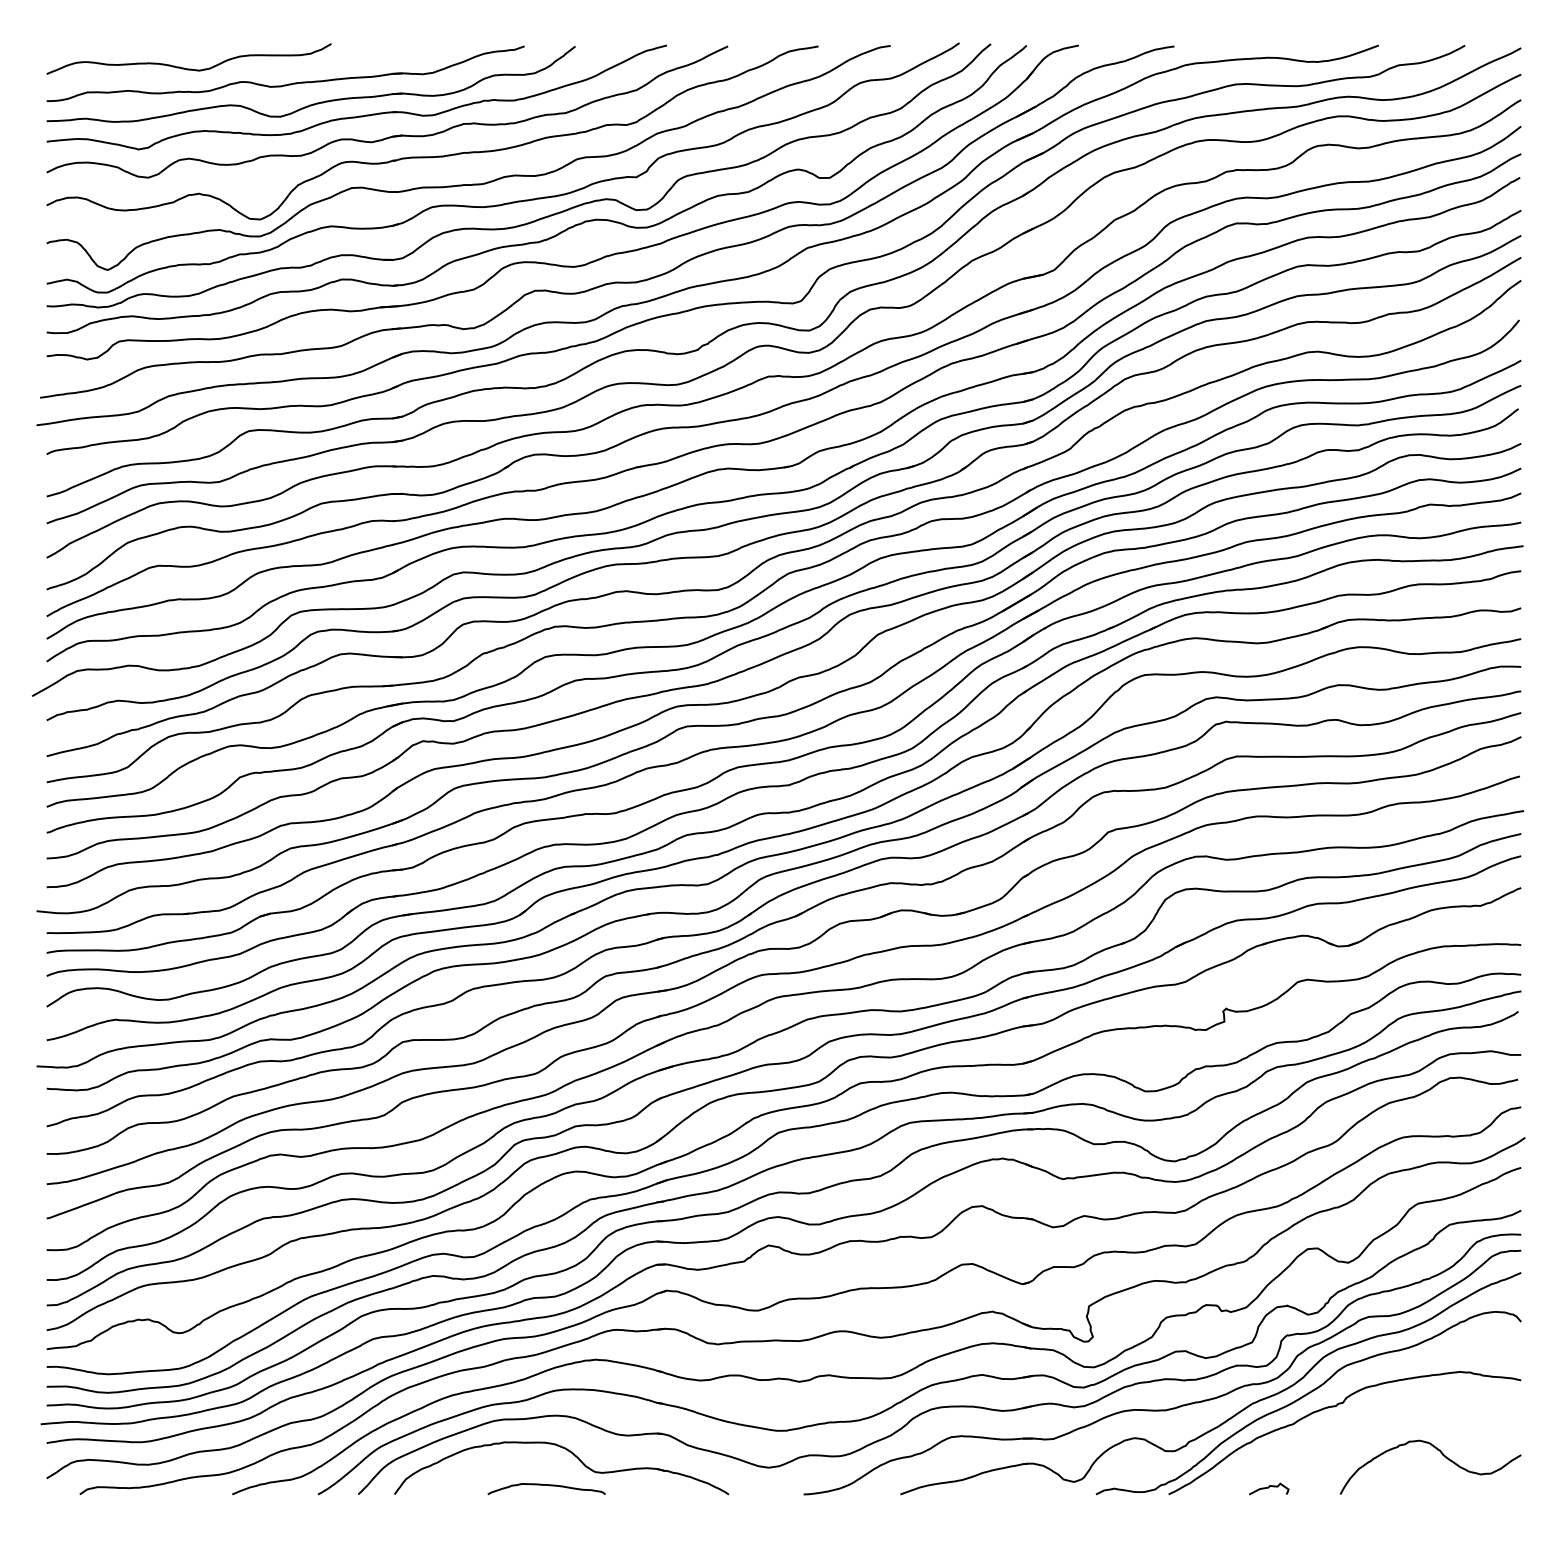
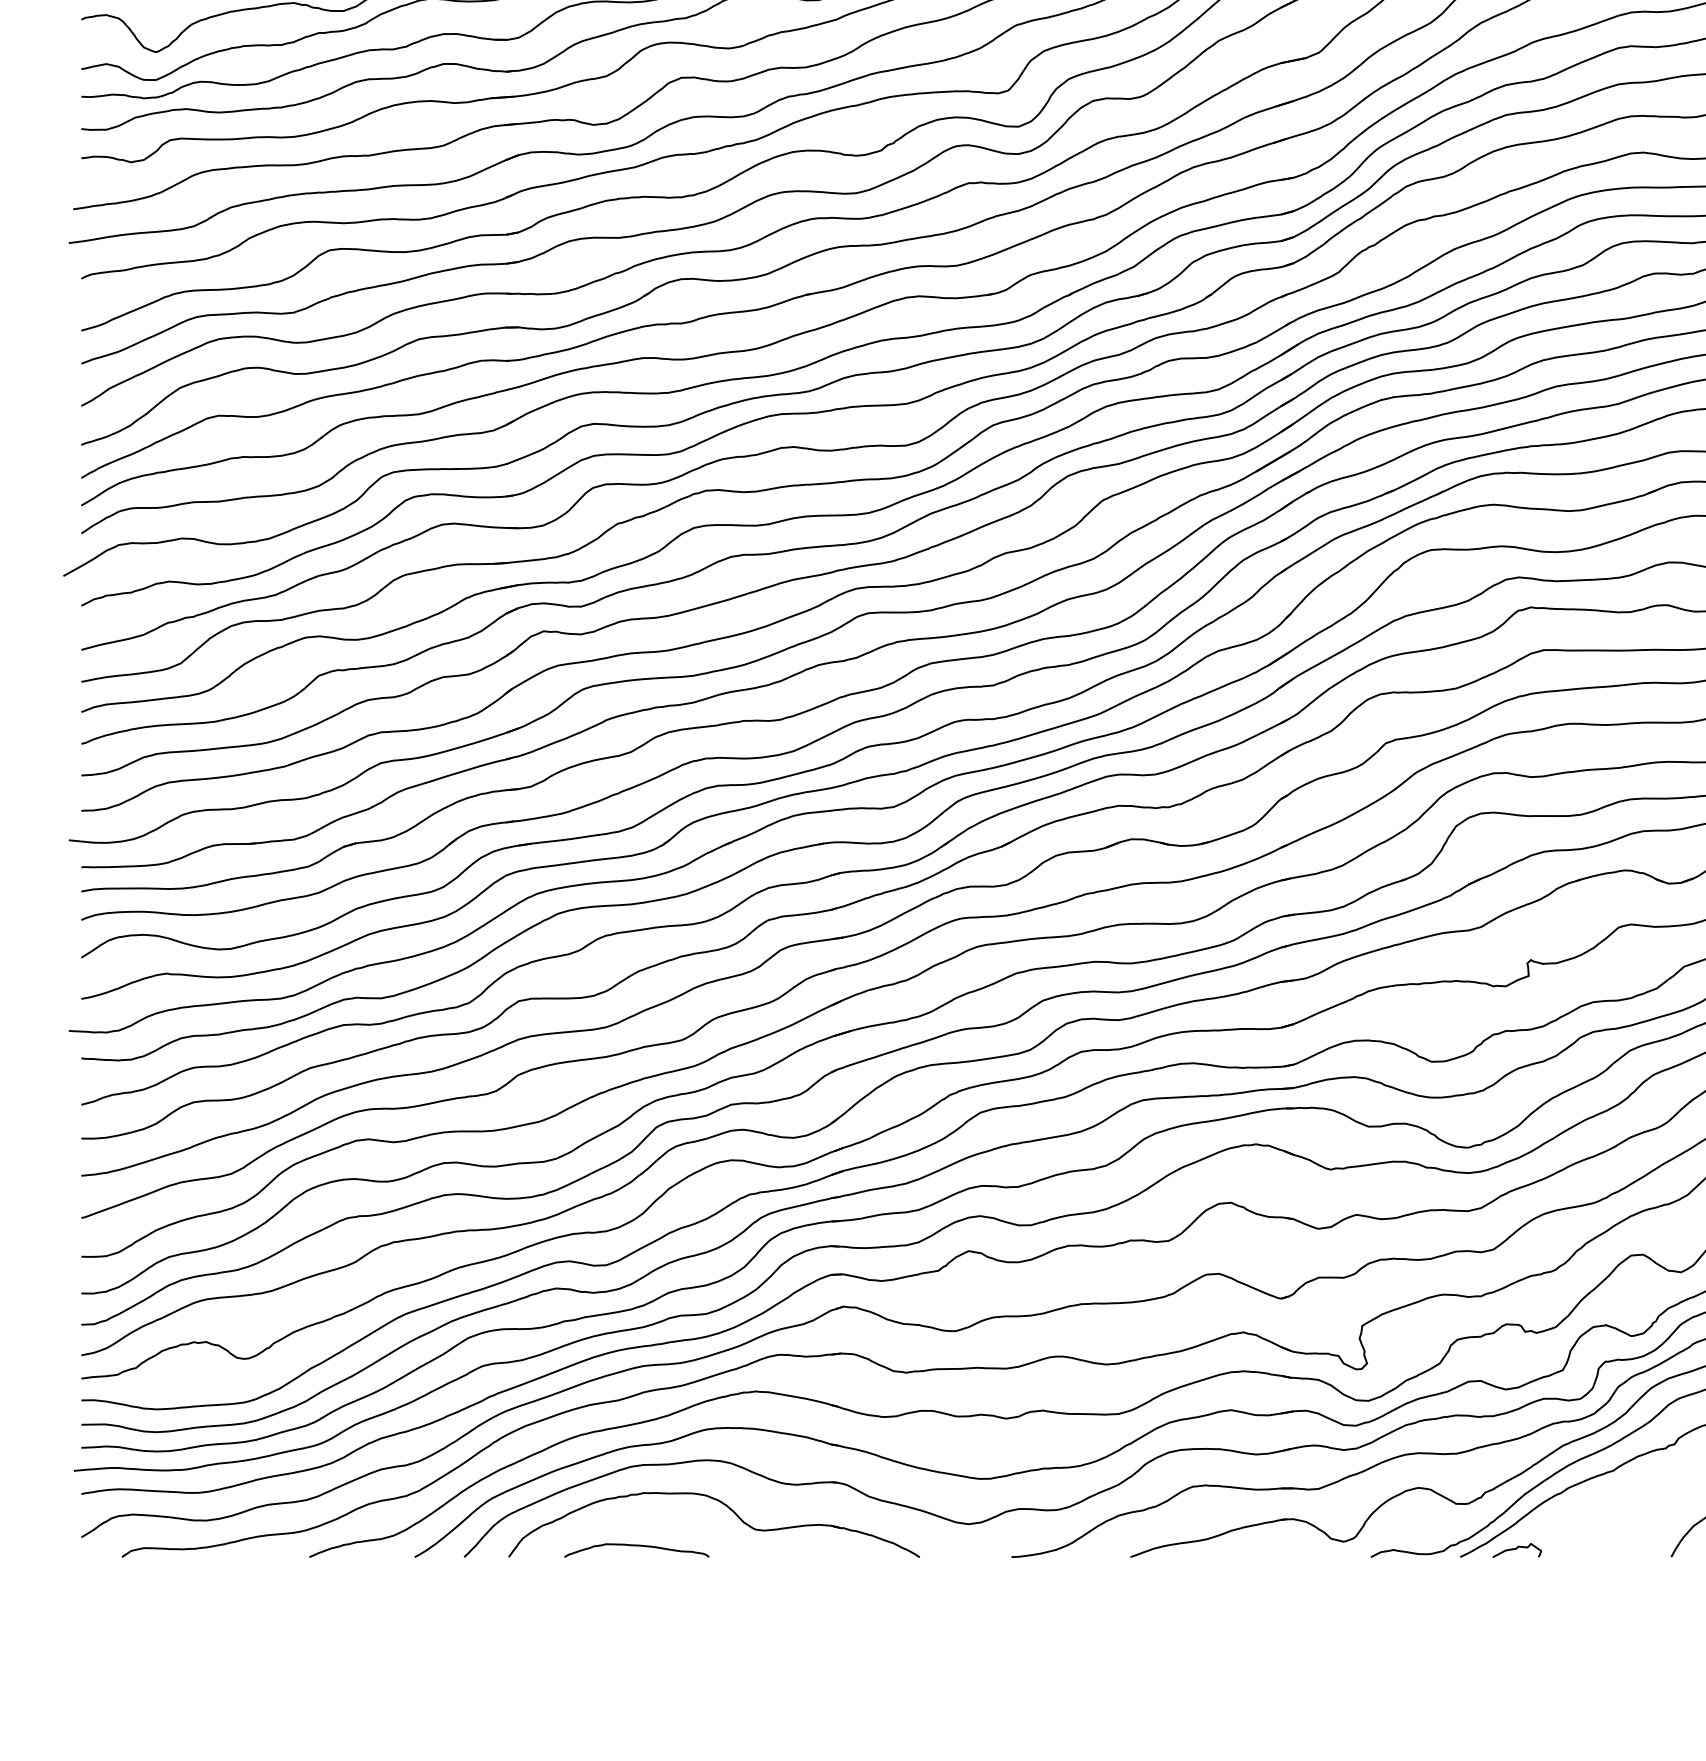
curve: (546, 1485) -> (636, 1546), moved
curve: (1269, 1487) -> (1517, 1548), moved

